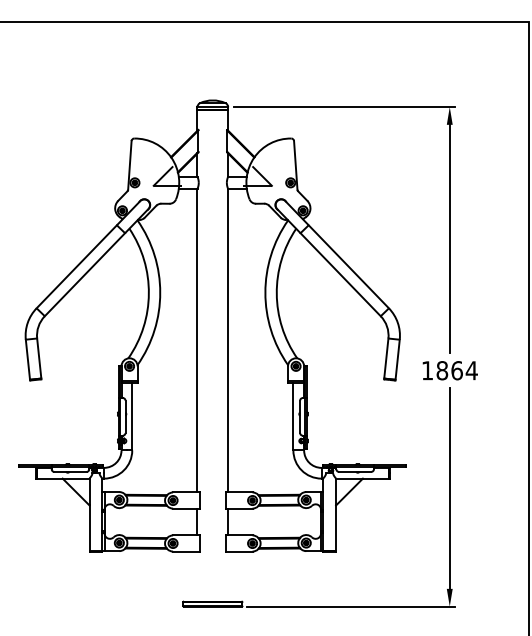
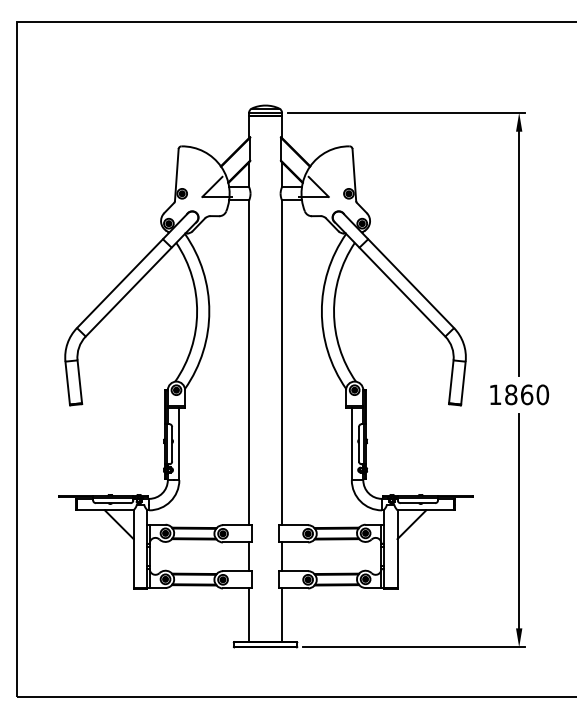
text: (471, 370) -> (542, 394), 1864 -> 1860
line: (197, 576) -> (249, 615), added
line: (228, 576) -> (282, 615), added

